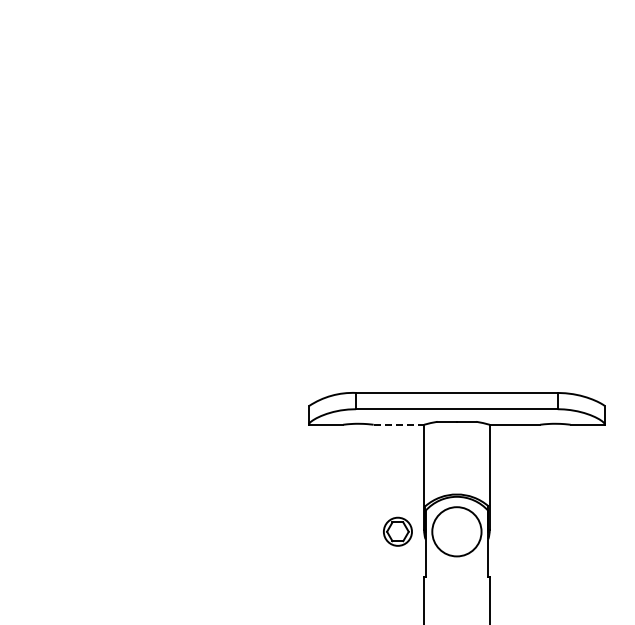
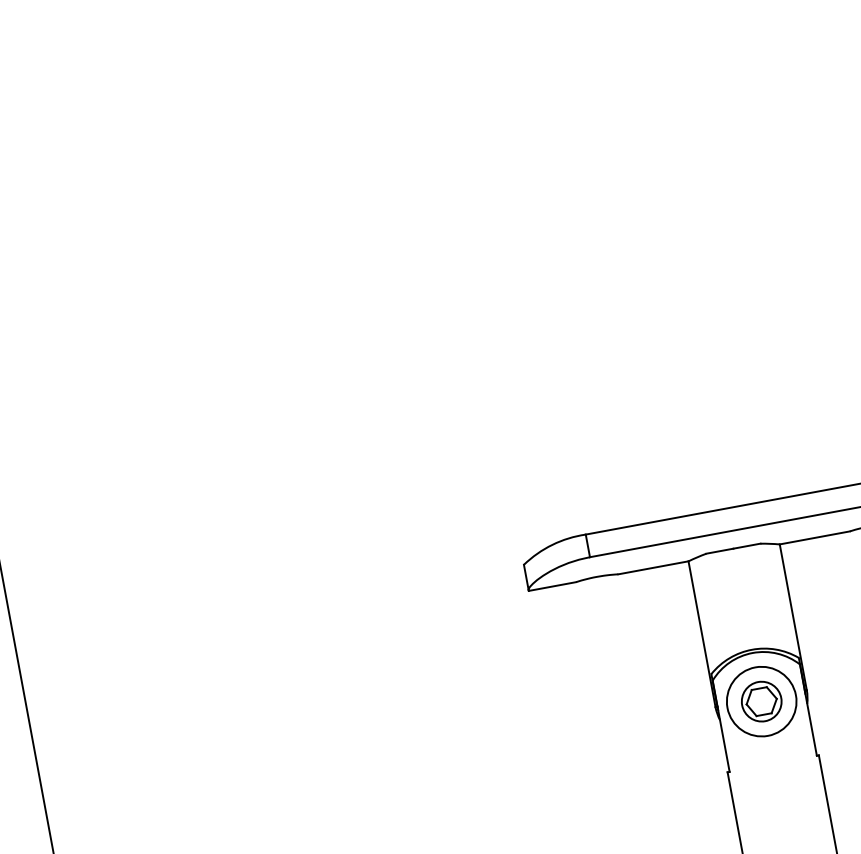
line: (399, 424) -> (654, 567), dashed -> solid
part: (397, 531) -> (761, 701), moved

